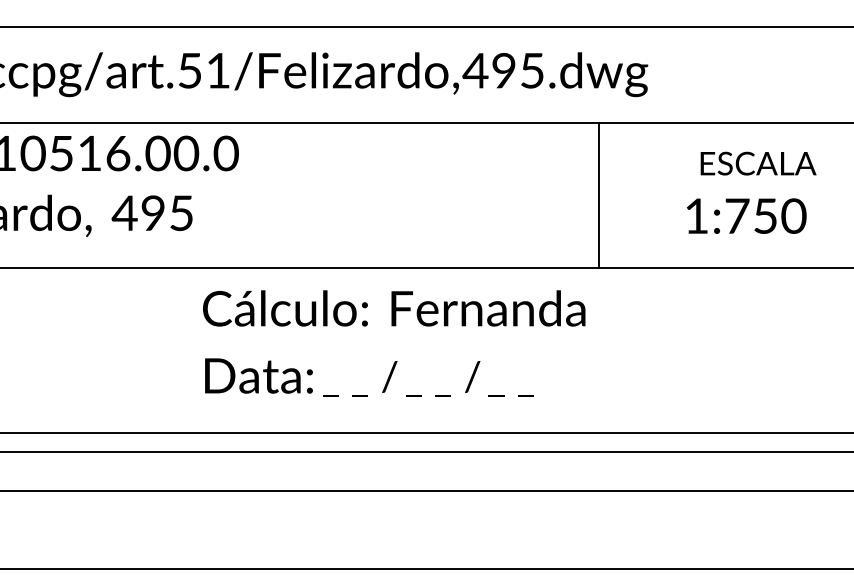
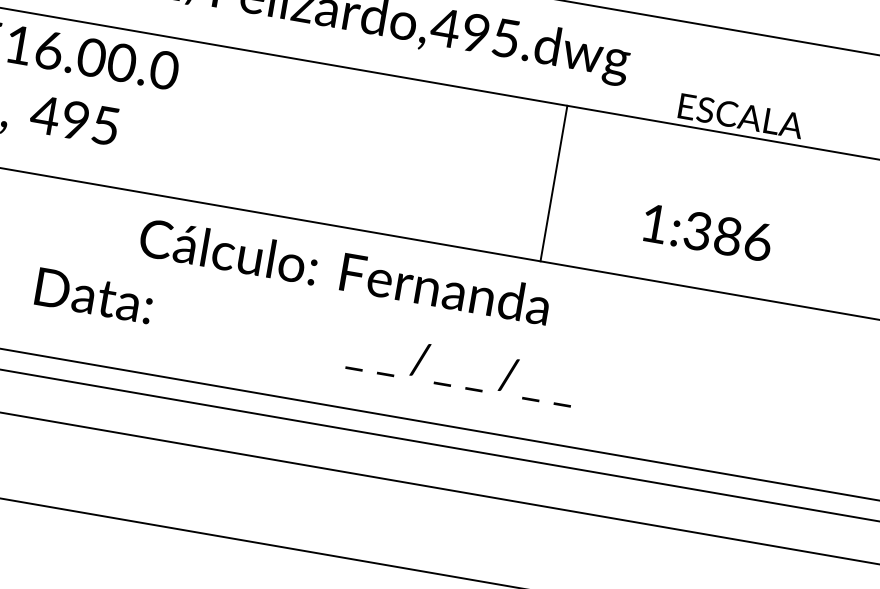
text: (758, 163) -> (741, 116), moved
text: (765, 215) -> (728, 235), 1:750 -> 1:386
text: (394, 308) -> (345, 271), moved
text: (258, 375) -> (94, 295), moved
text: (428, 378) -> (461, 368), moved

